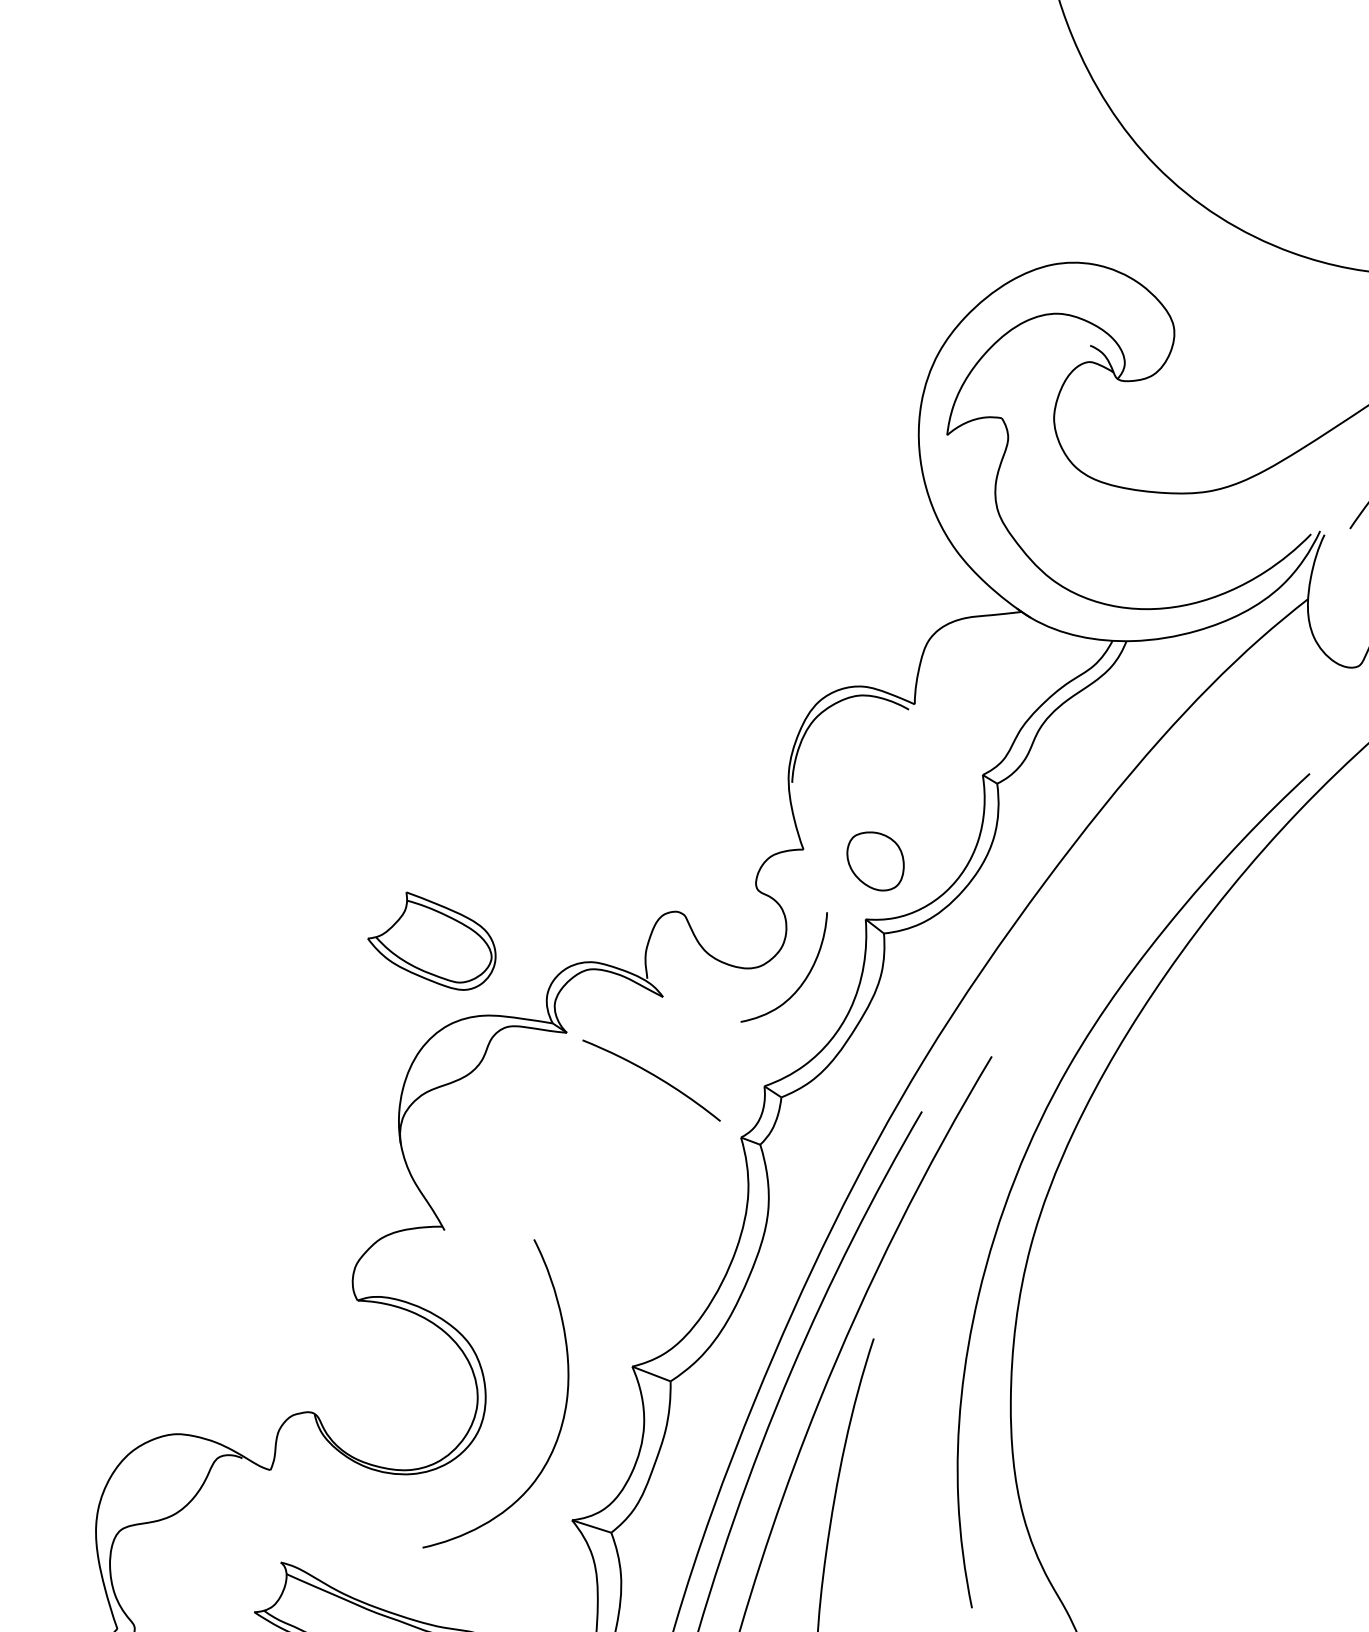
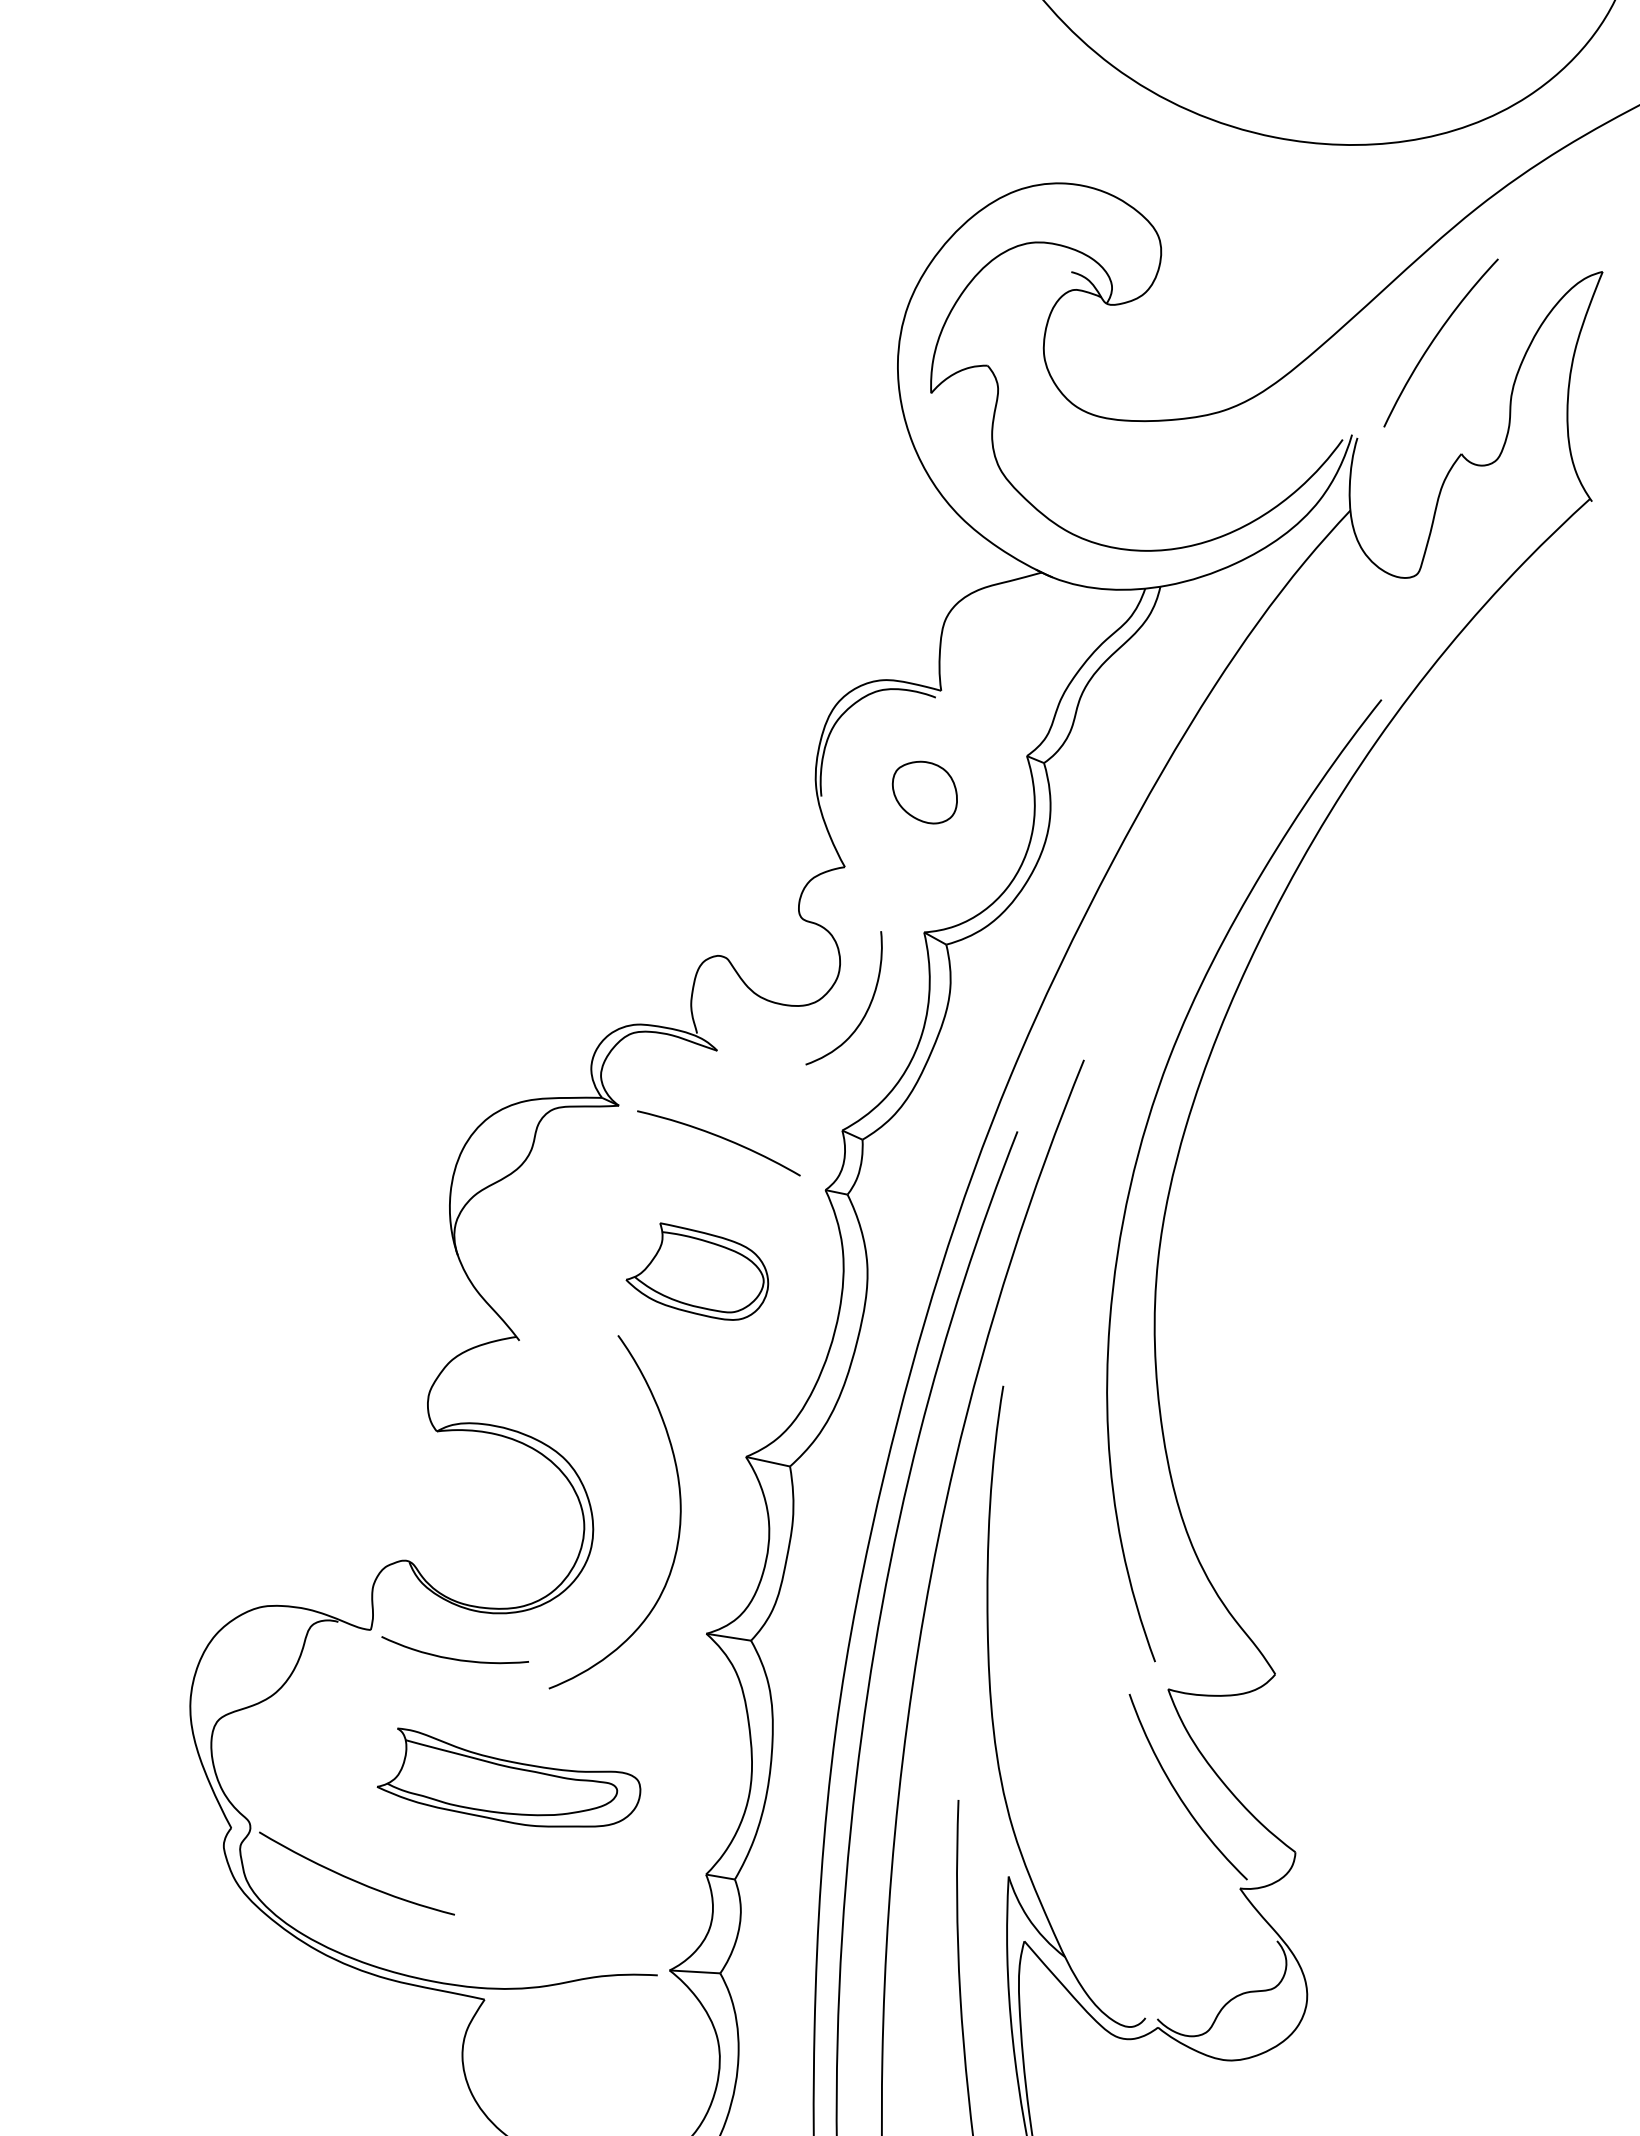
part: (875, 861) -> (924, 792), moved
part: (433, 940) -> (697, 1271), moved
curve: (339, 1506) -> (451, 1657), added

